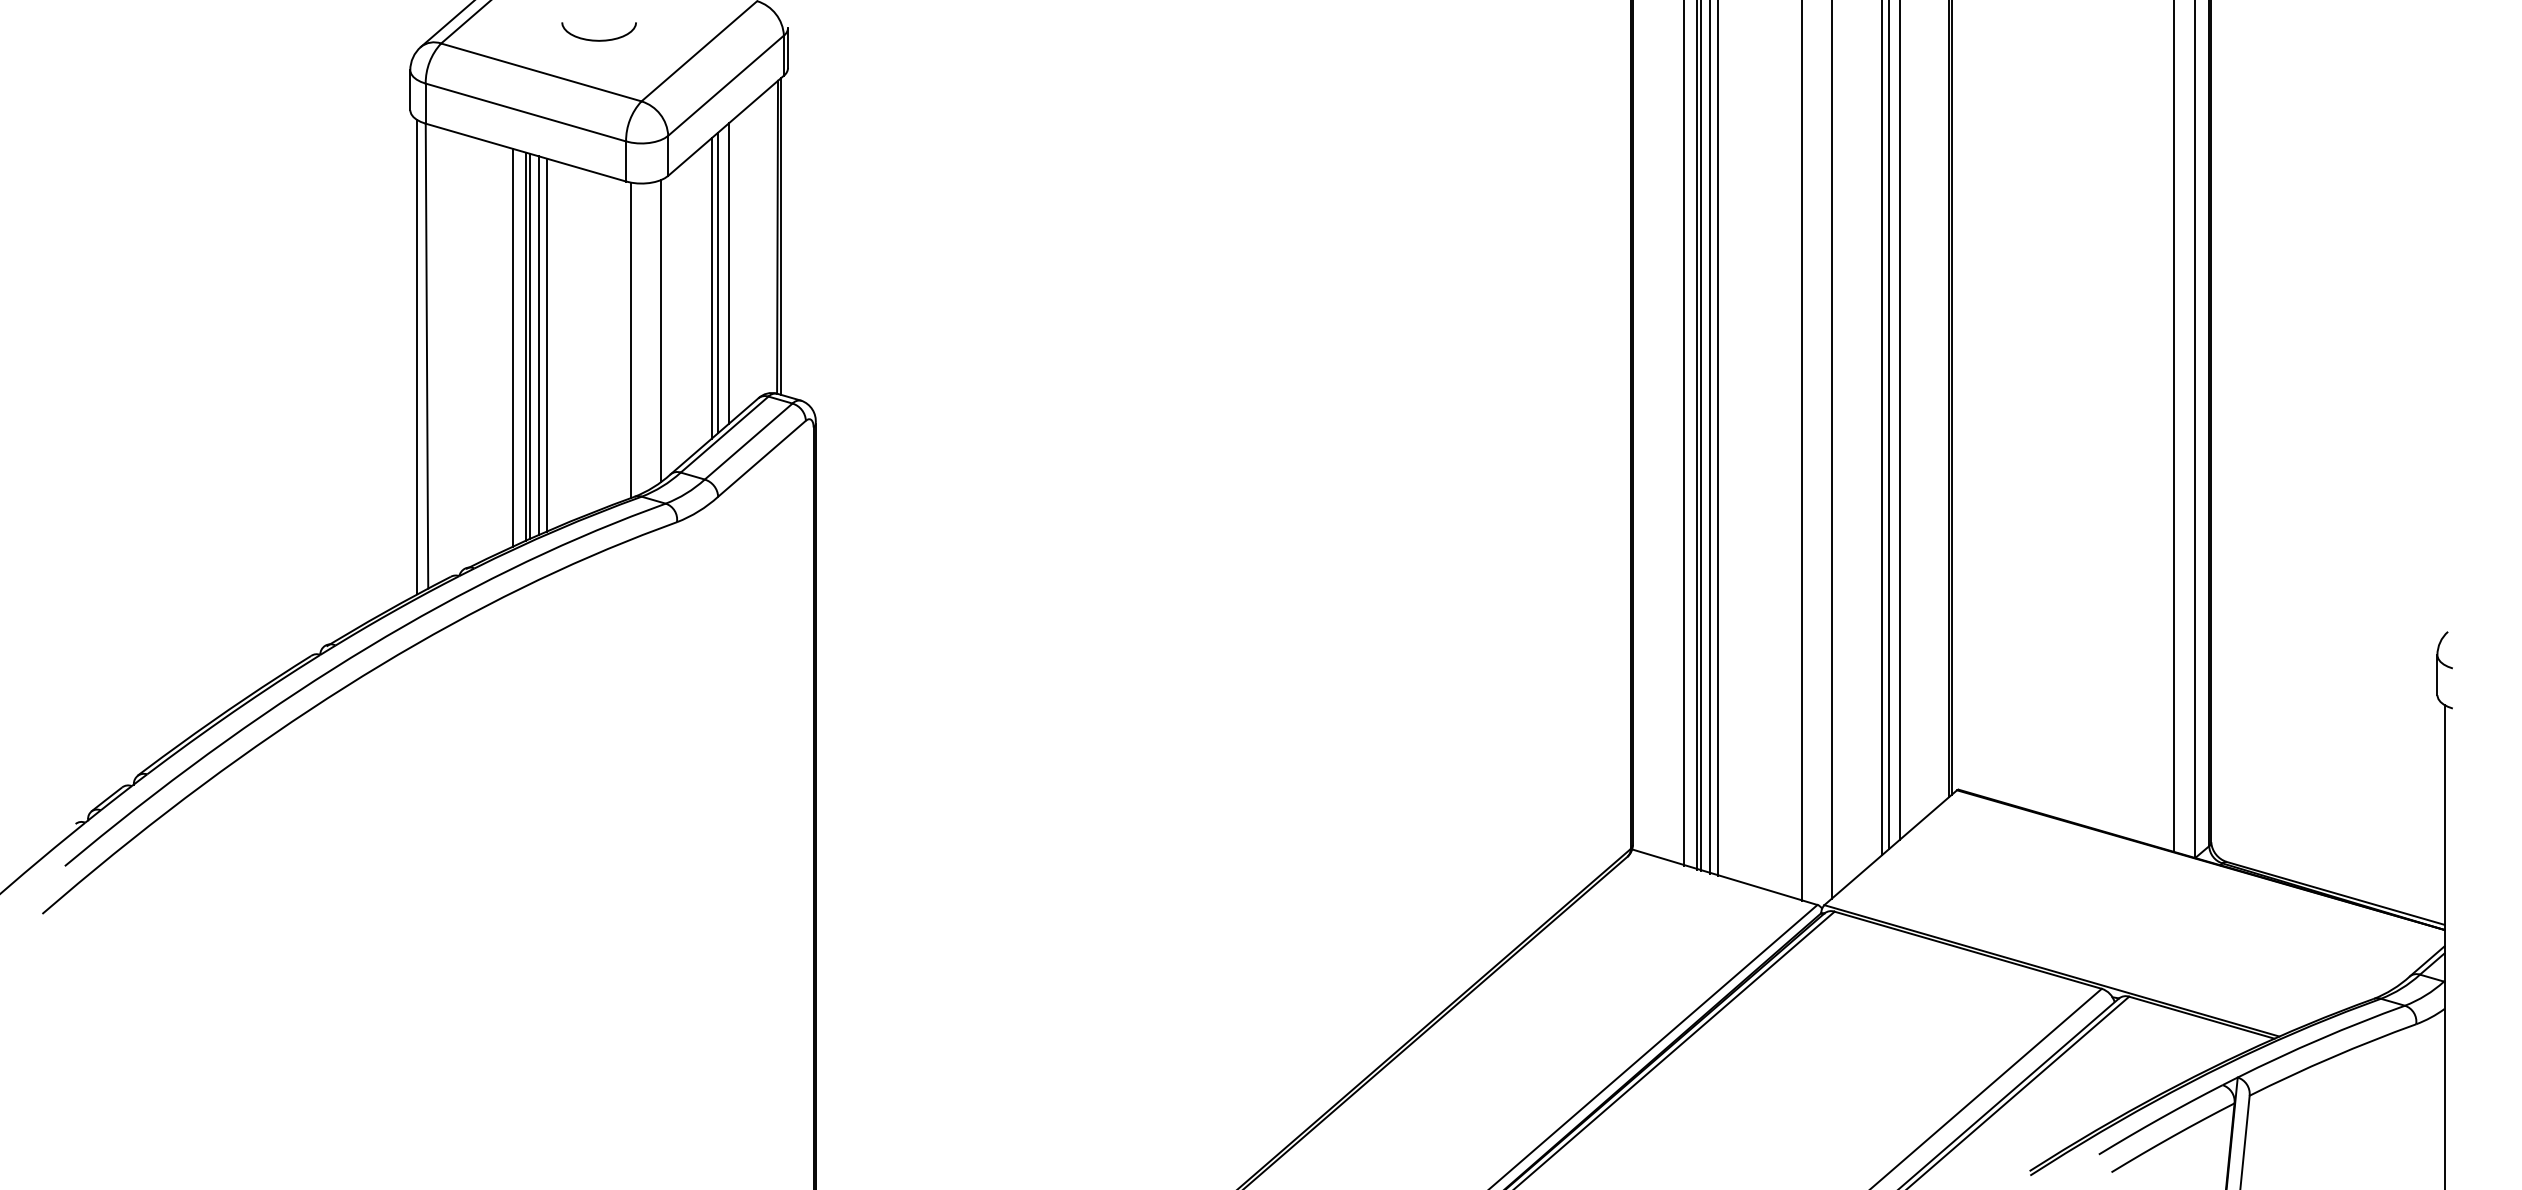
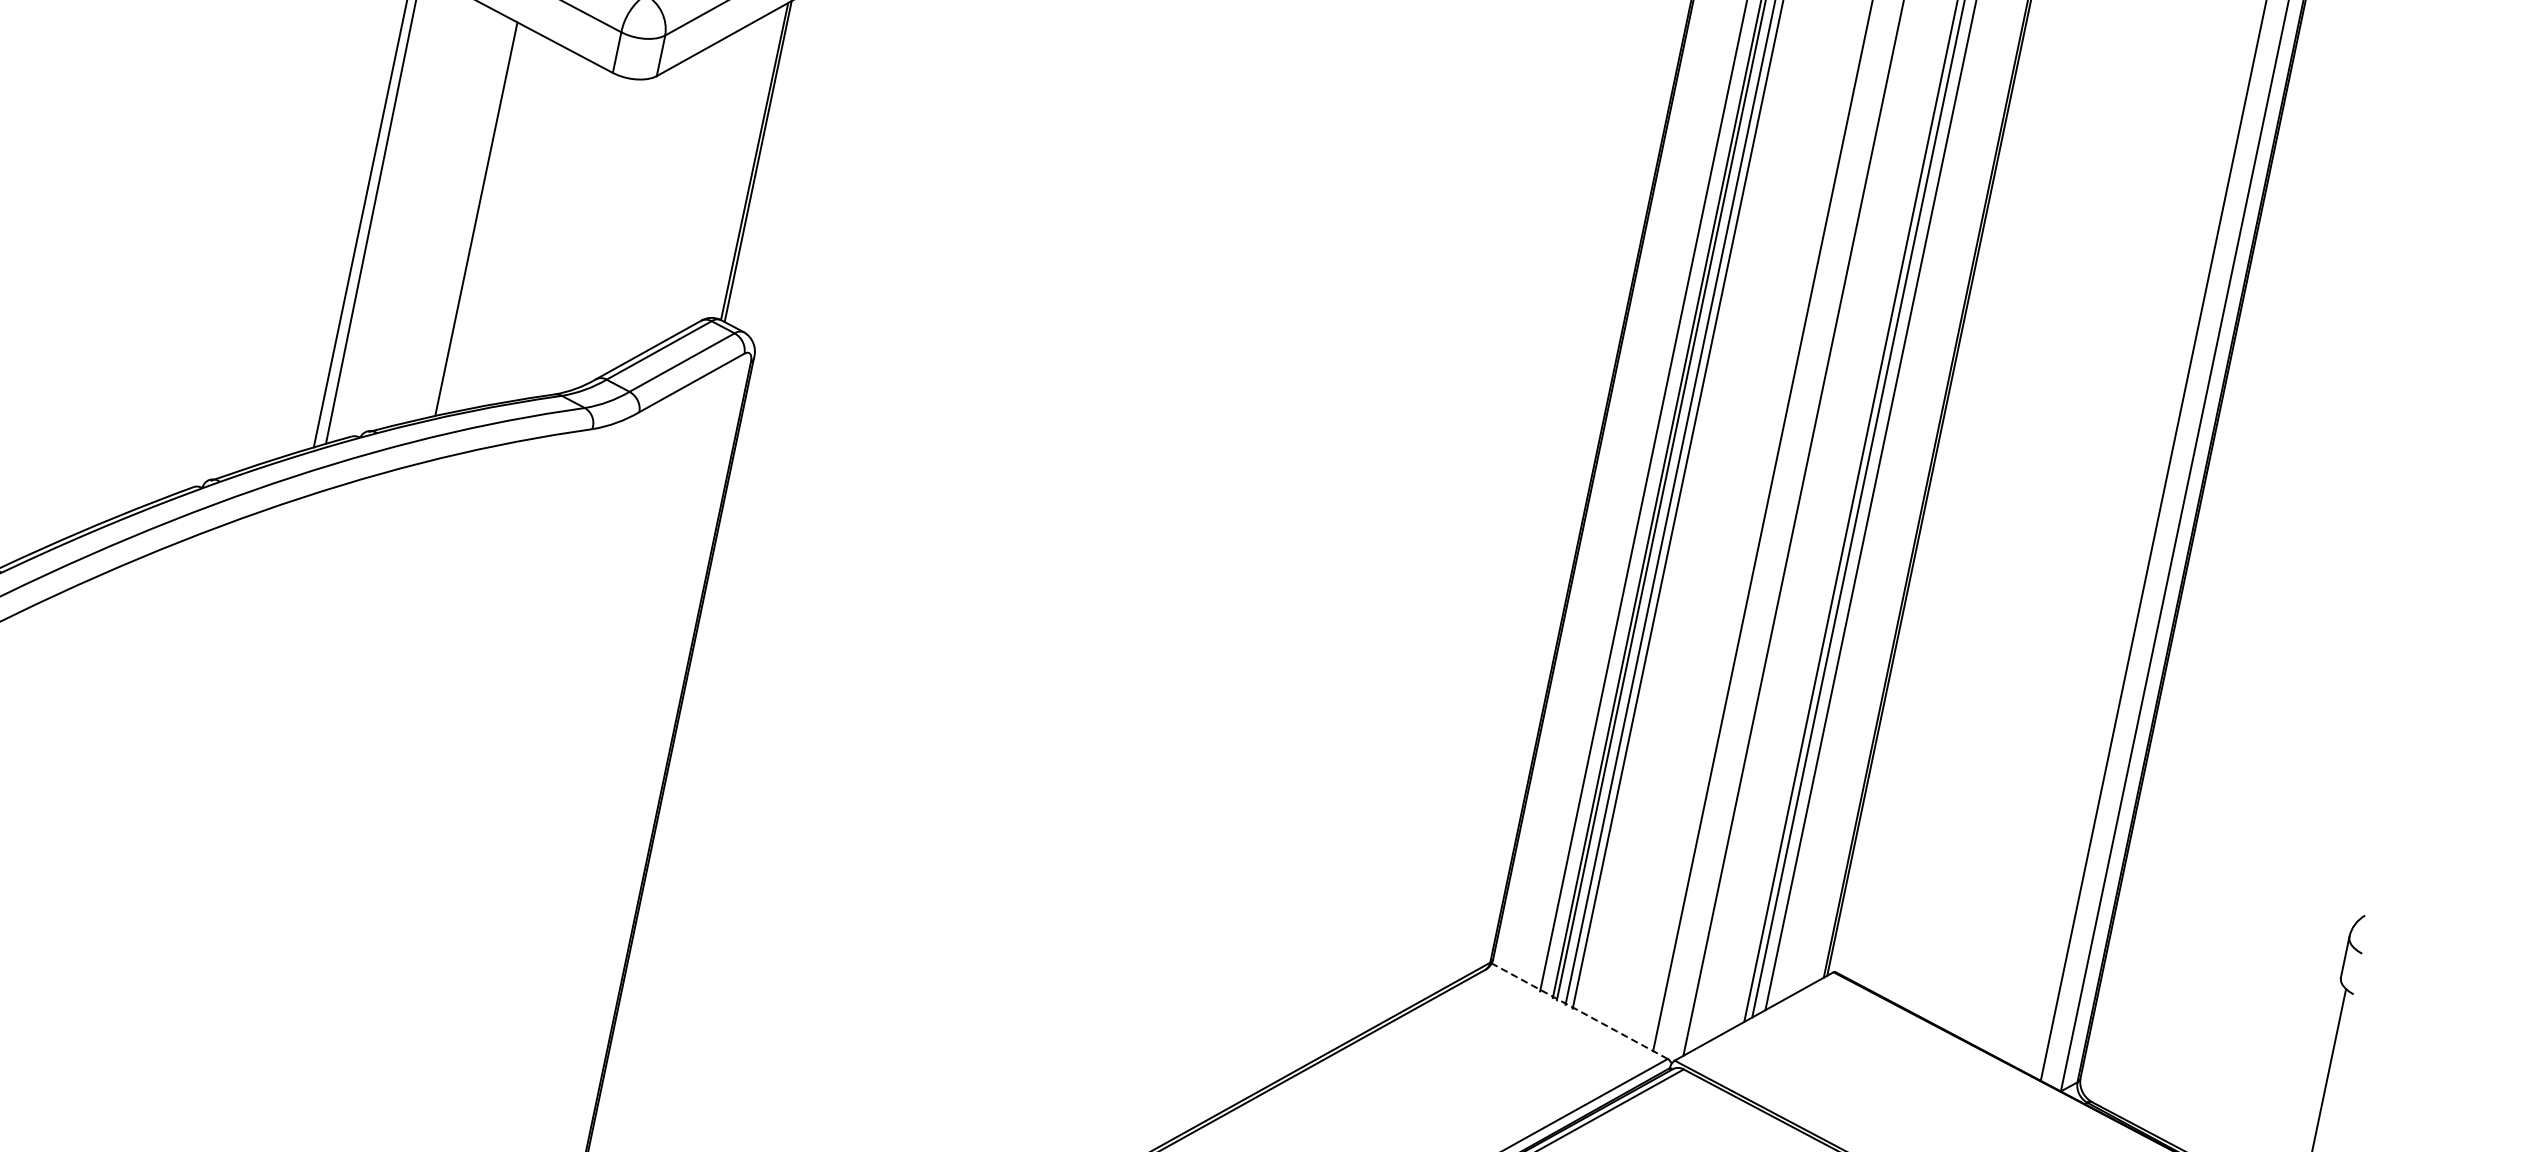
line: (729, 273) -> (698, 188), removed
line: (718, 282) -> (685, 194), removed
line: (711, 288) -> (676, 199), removed
line: (660, 331) -> (615, 232), removed
line: (631, 340) -> (584, 235), removed
line: (546, 344) -> (497, 221), removed
line: (530, 345) -> (481, 218), removed
line: (539, 345) -> (490, 220), removed
line: (512, 347) -> (462, 217), removed
line: (1723, 876) -> (1578, 1010), solid -> dashed

